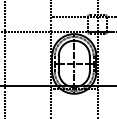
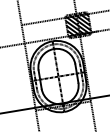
hatch: (97, 24) -> (78, 25), added

